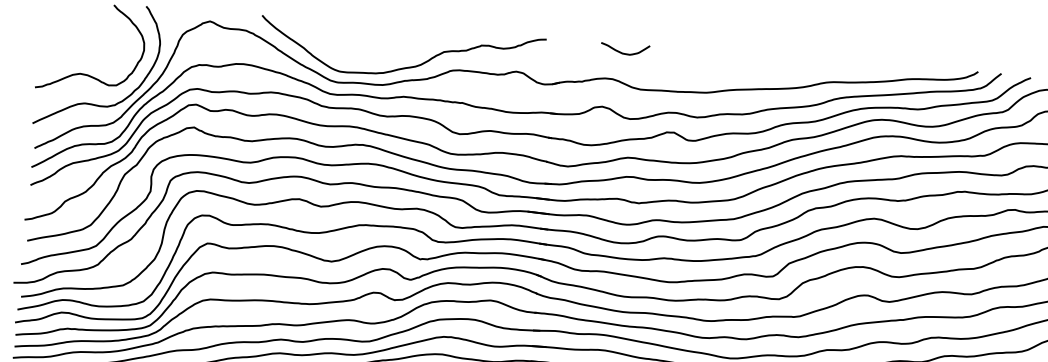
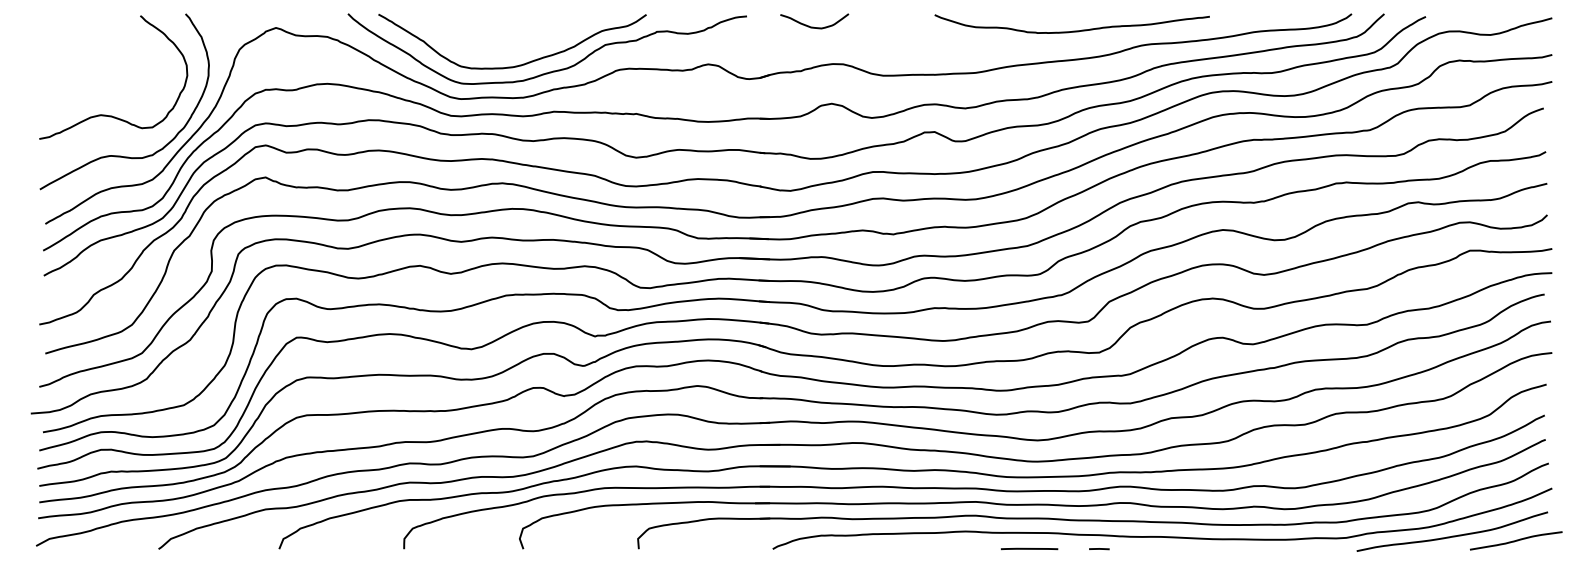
curve: (624, 52) -> (813, 26), moved
curve: (381, 61) -> (519, 64), added
curve: (778, 67) -> (1072, 30), added

